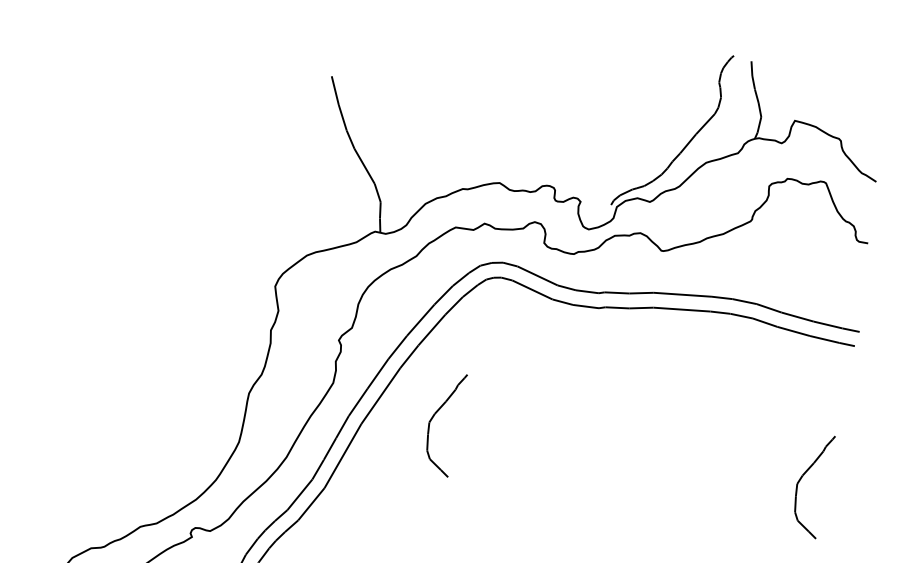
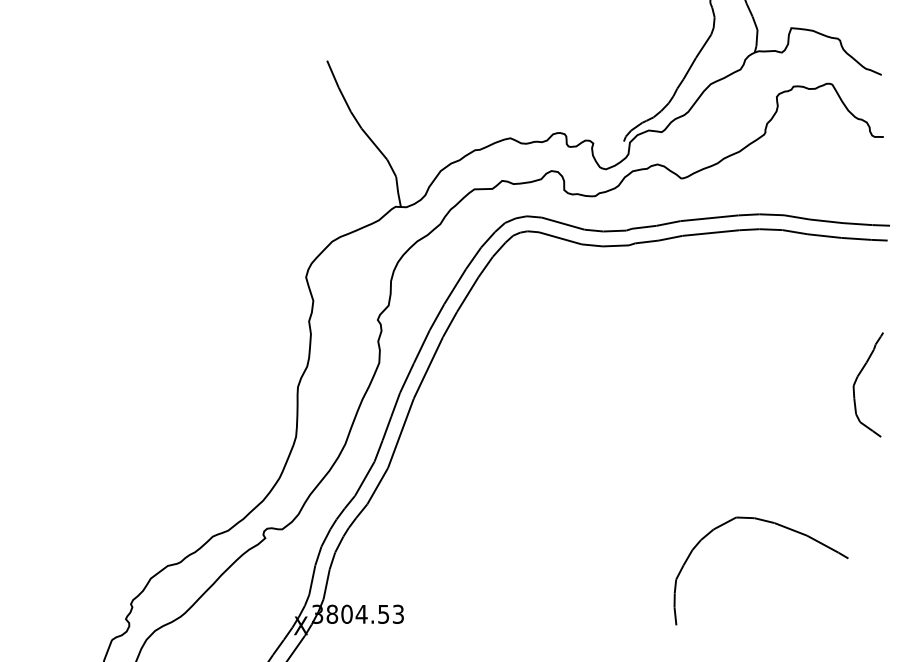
curve: (434, 416) -> (484, 379), removed

